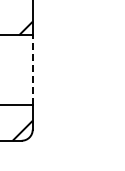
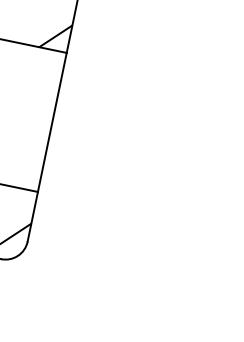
line: (32, 70) -> (51, 122), dashed -> solid

